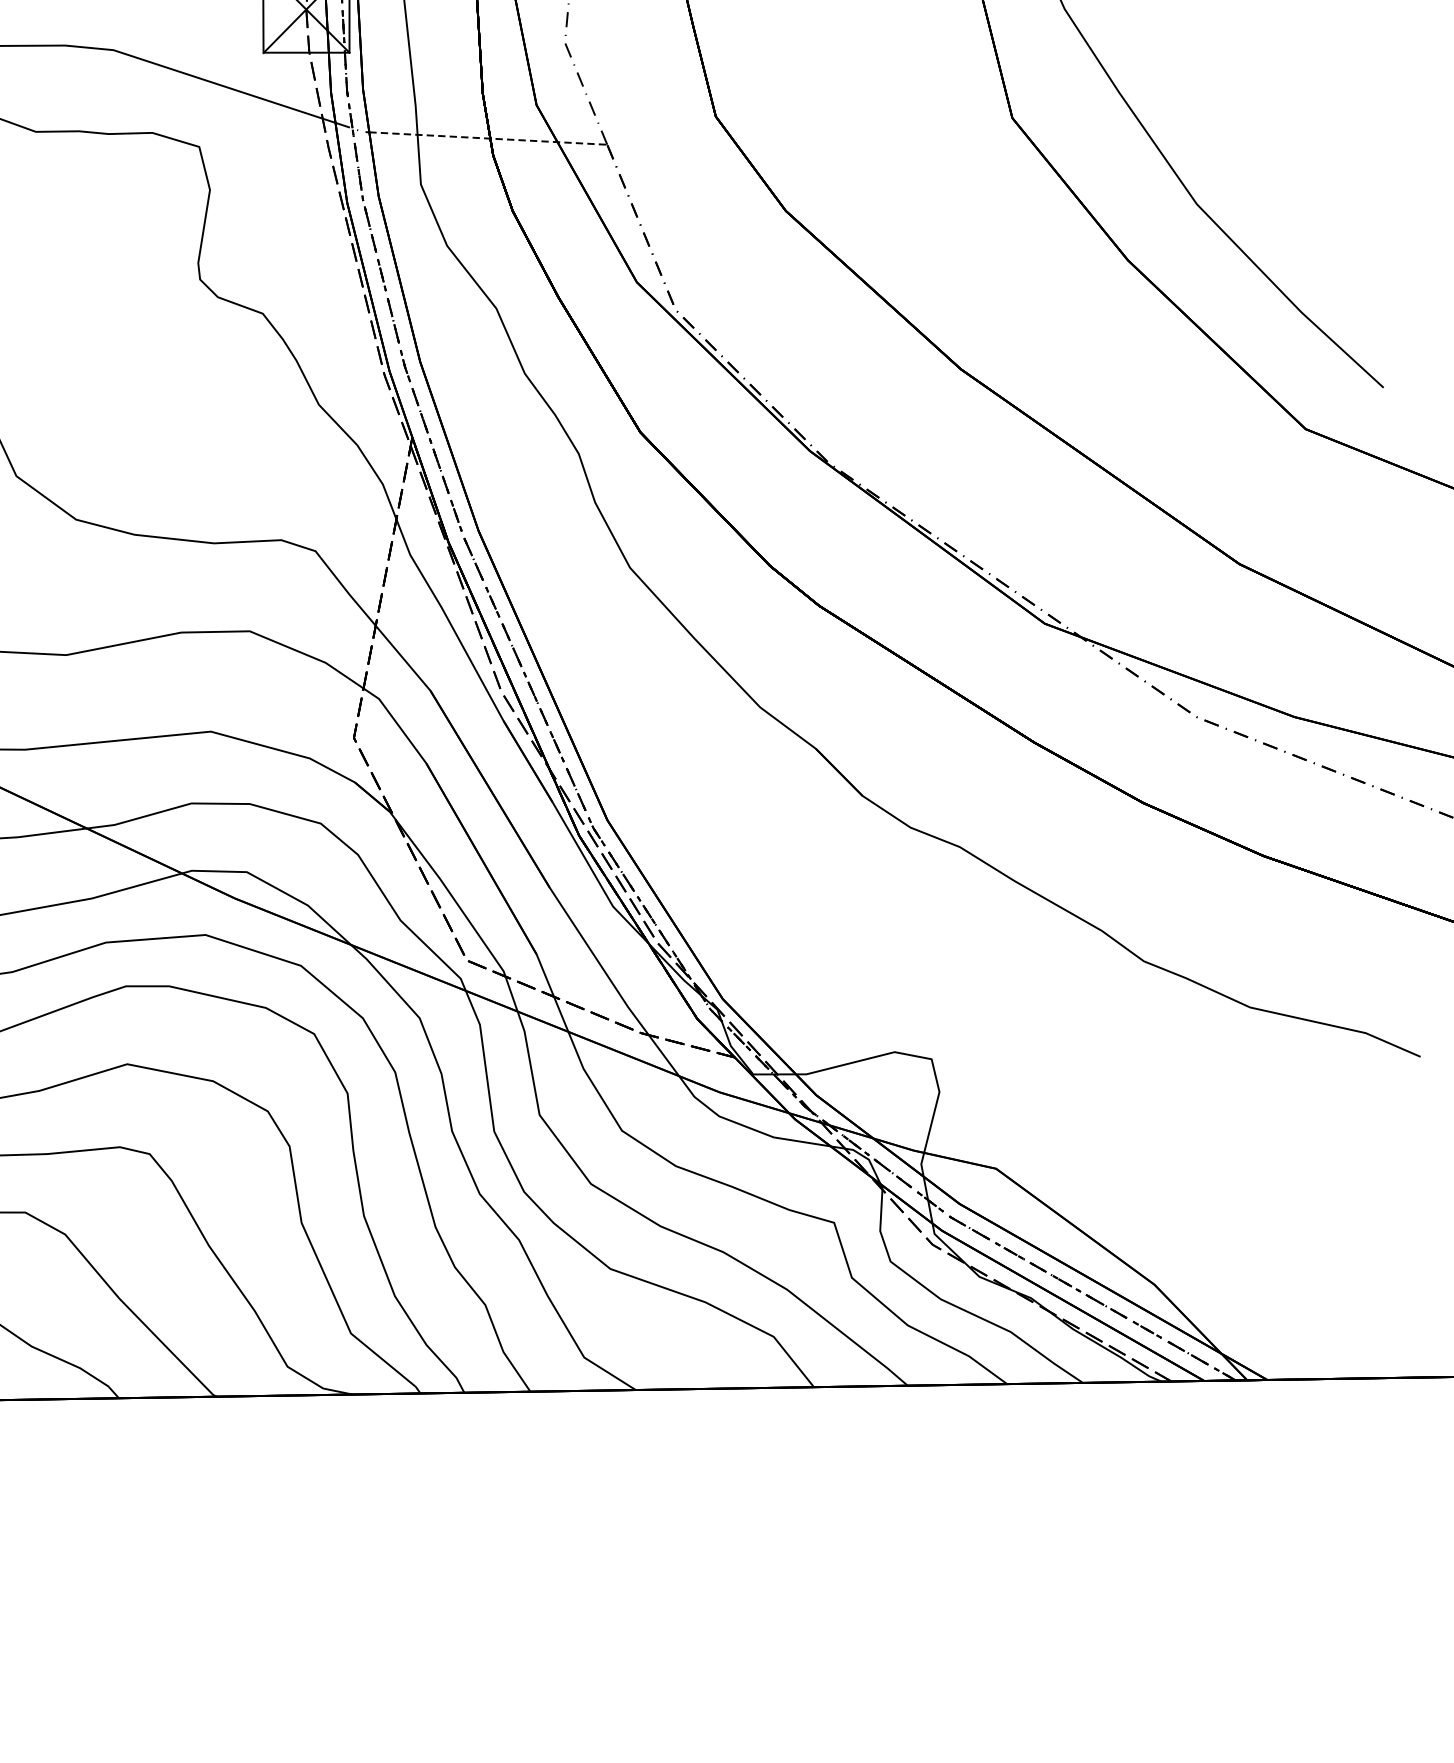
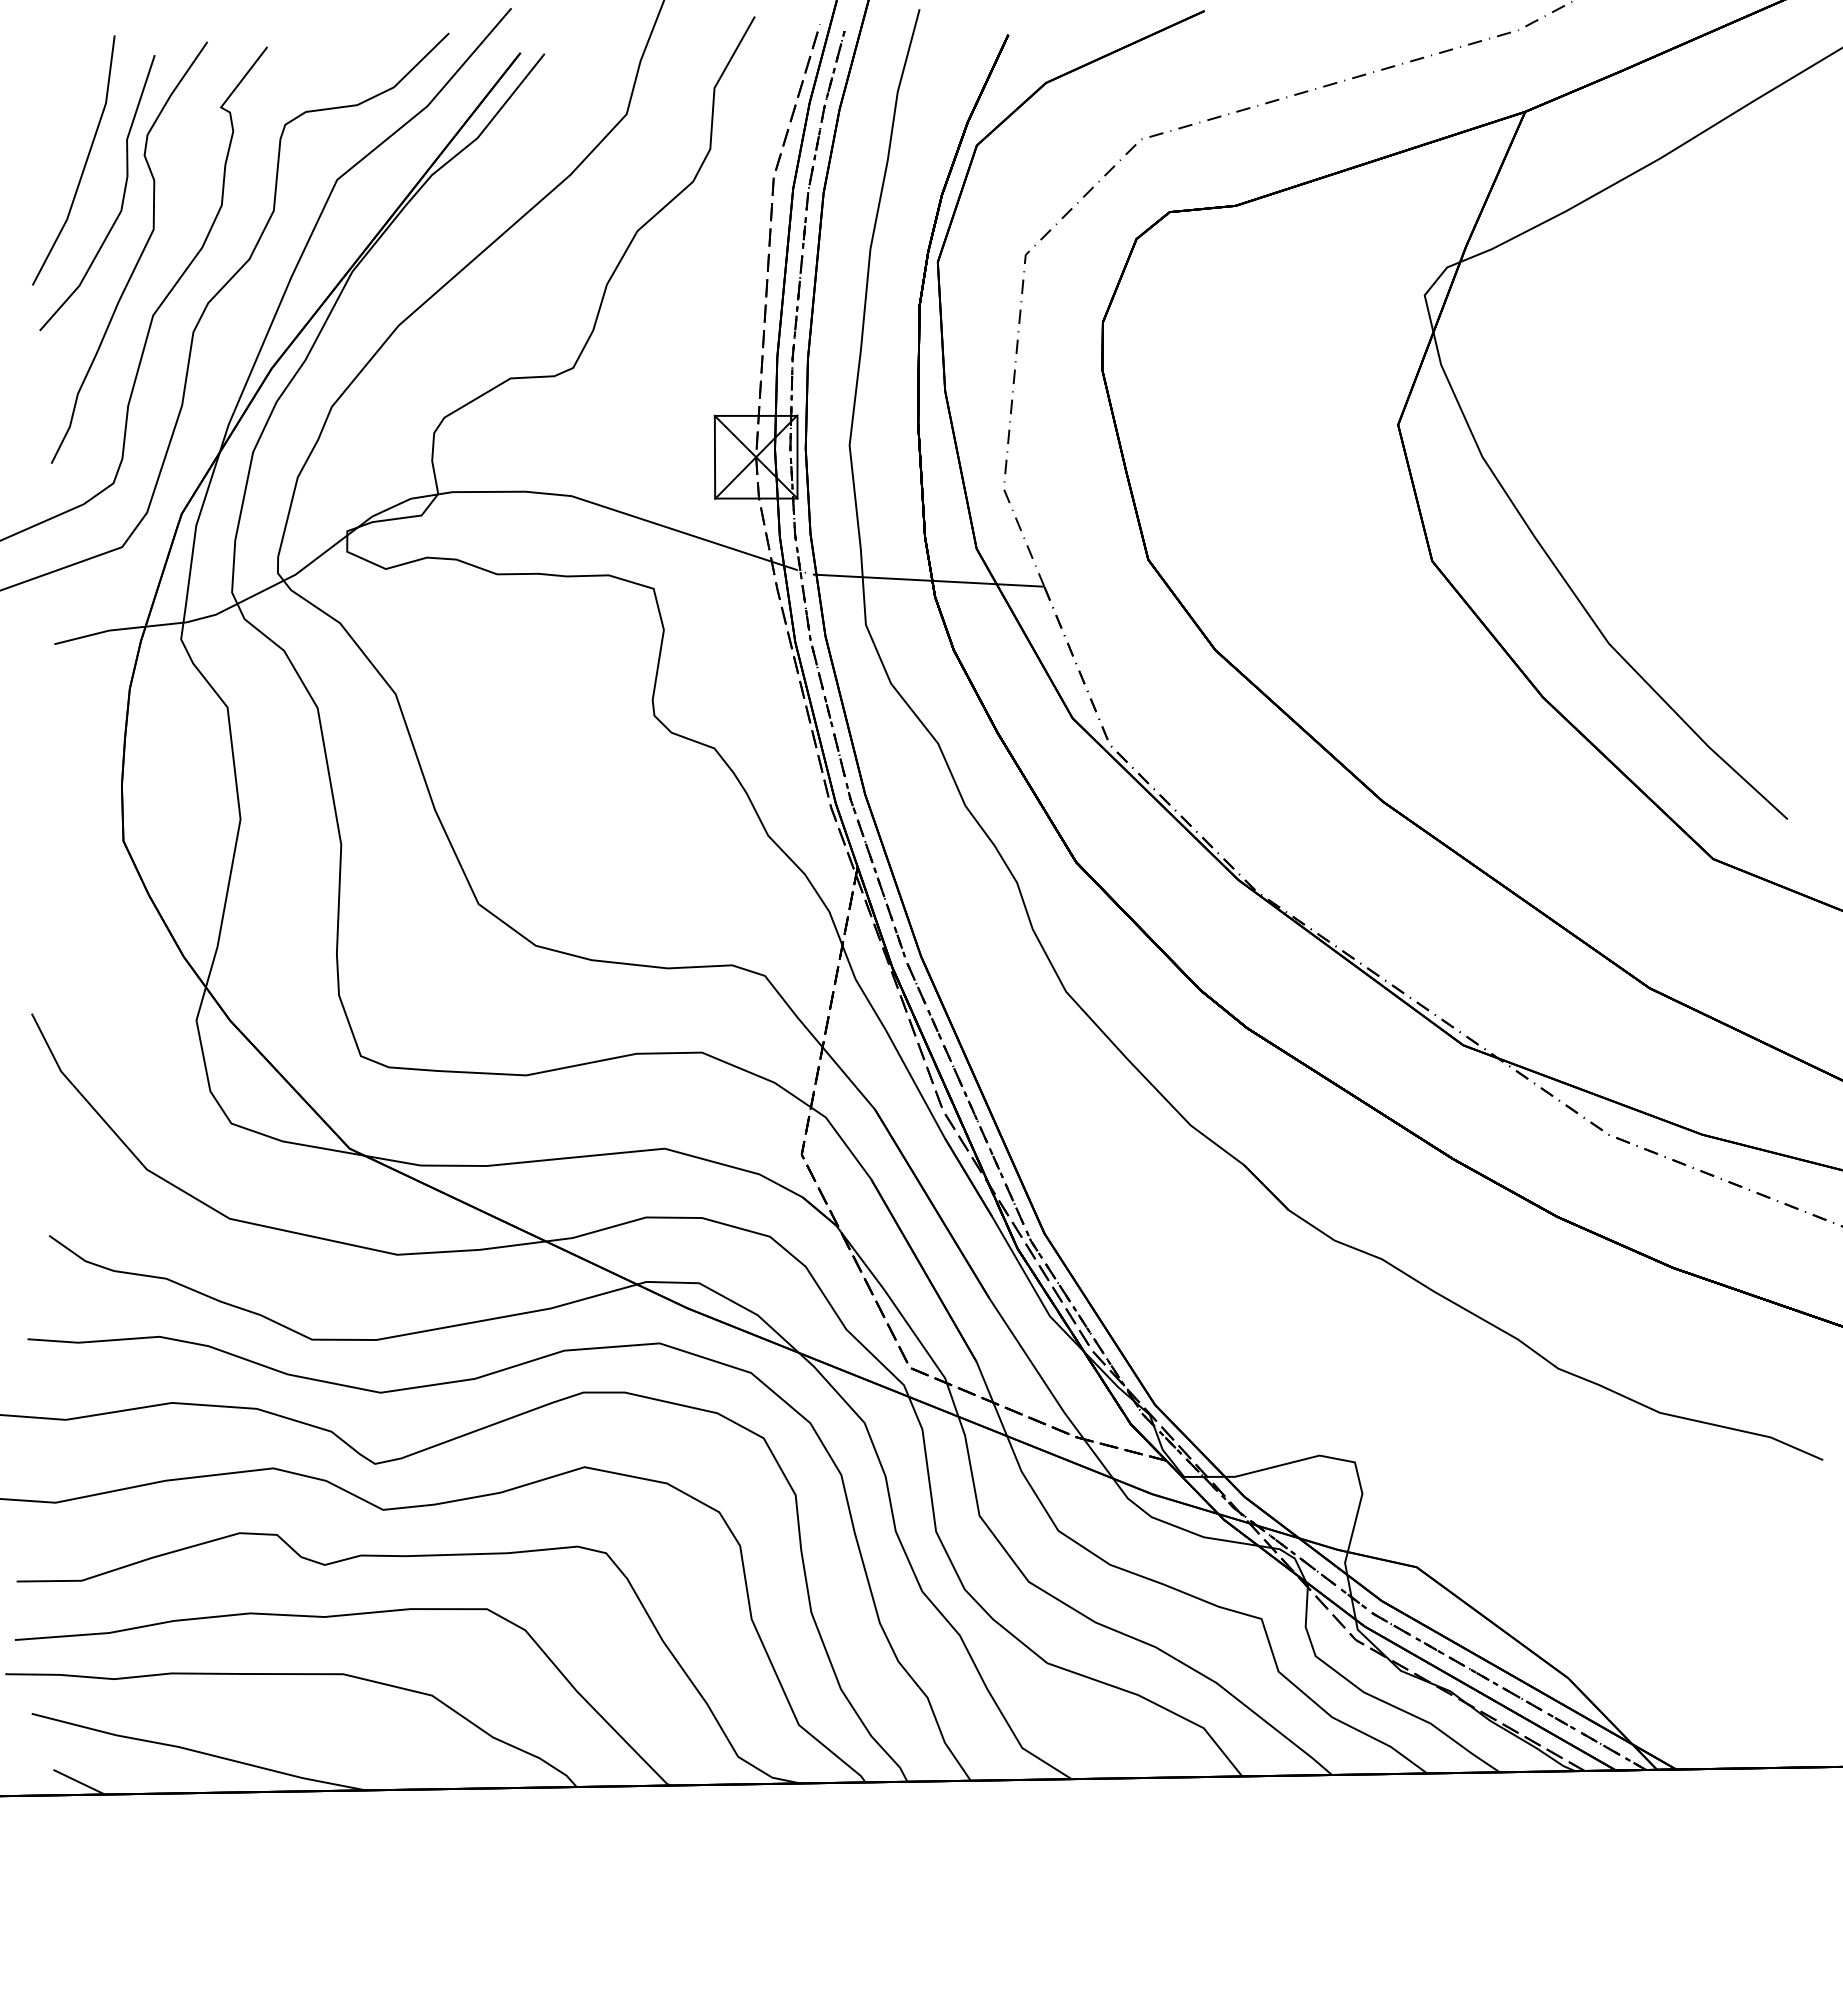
line: (488, 138) -> (930, 580), dashed -> solid

